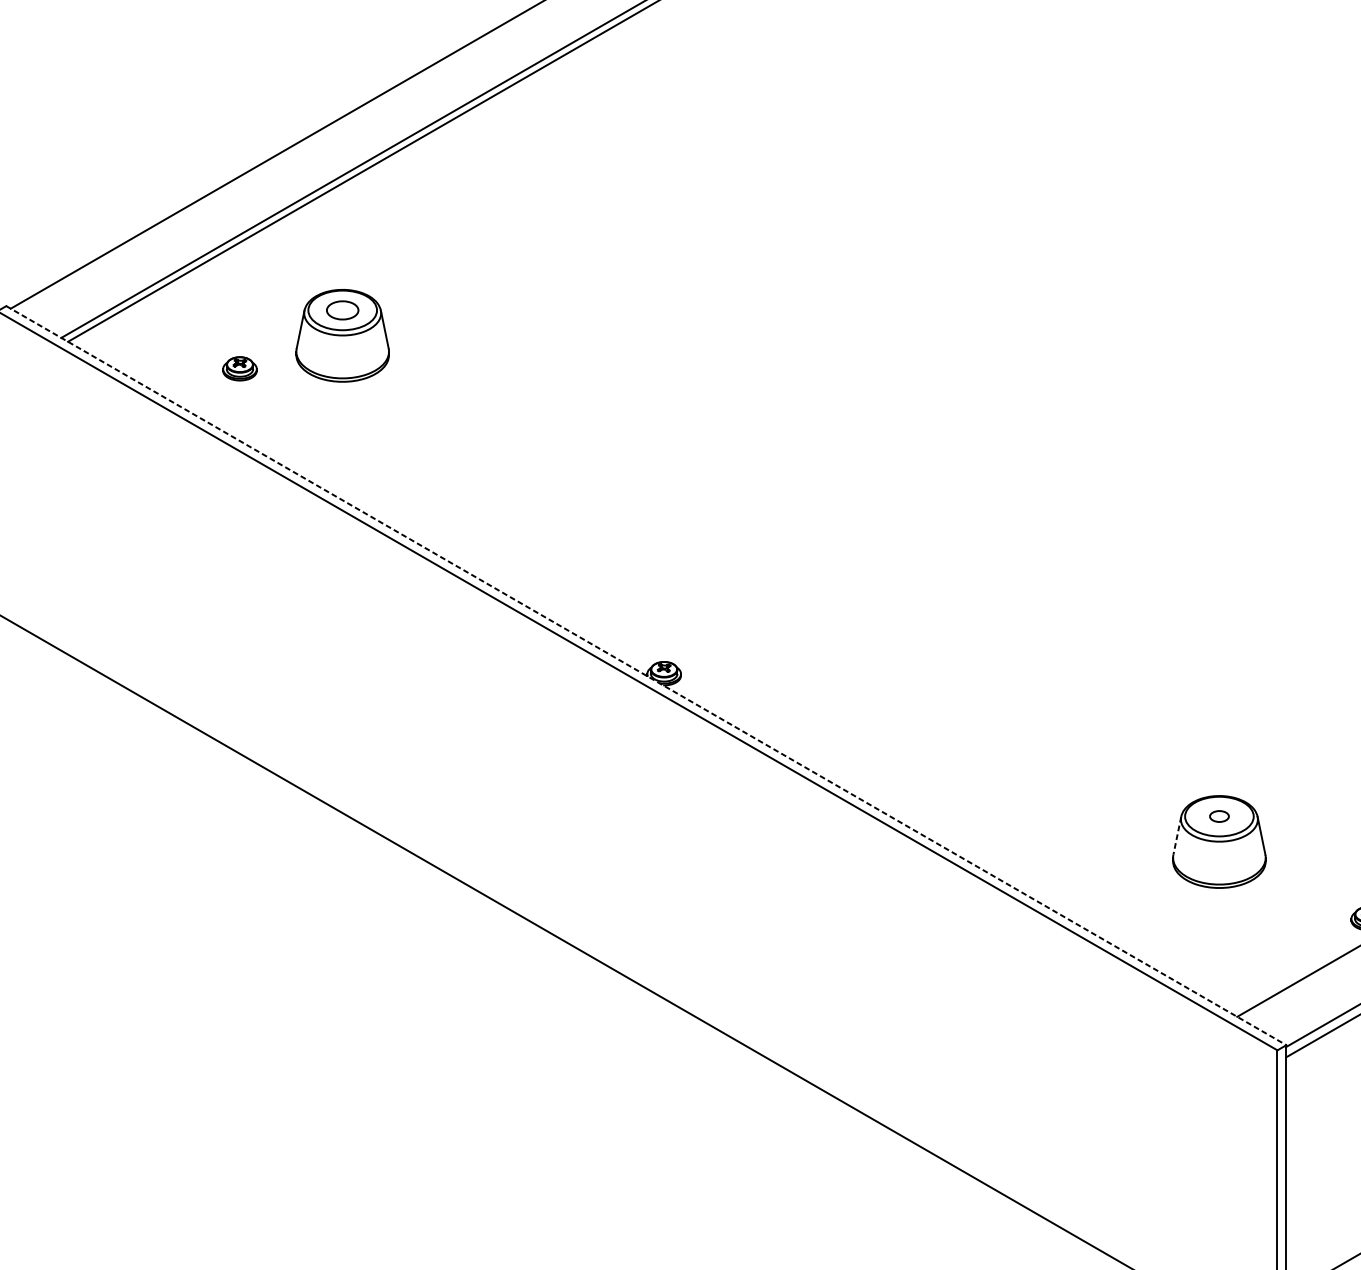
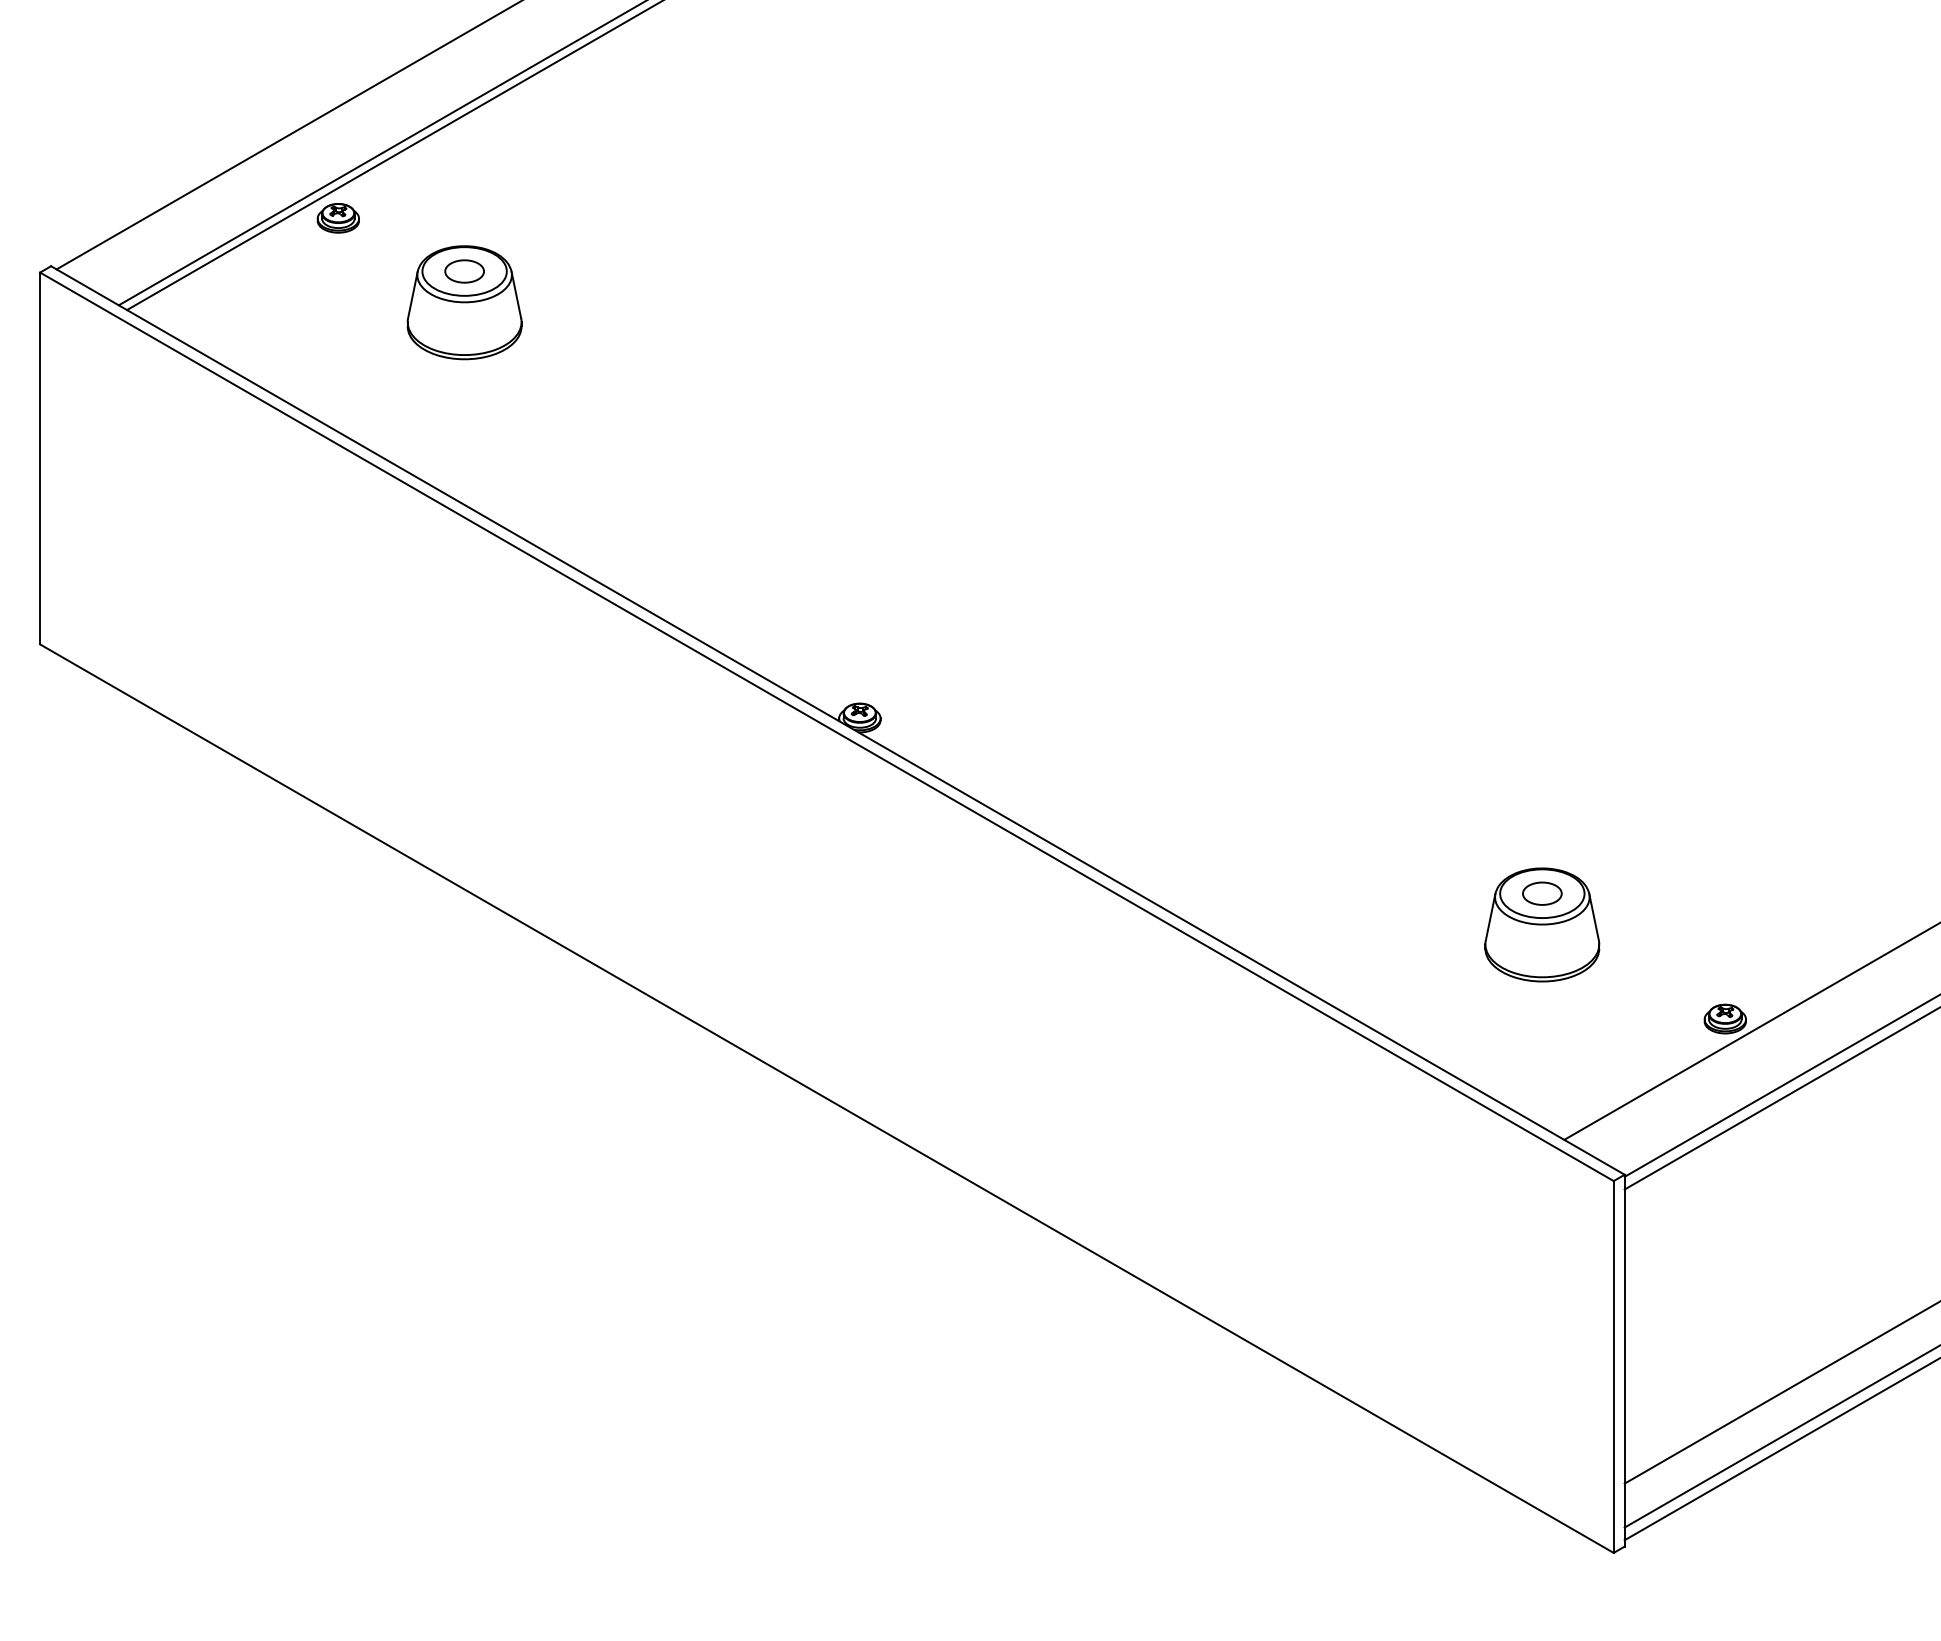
part: (239, 368) -> (337, 218), moved
line: (646, 675) -> (837, 720), dashed -> solid
part: (1219, 816) -> (1542, 893), size x1.67
line: (1177, 835) -> (1490, 917), dashed -> solid

